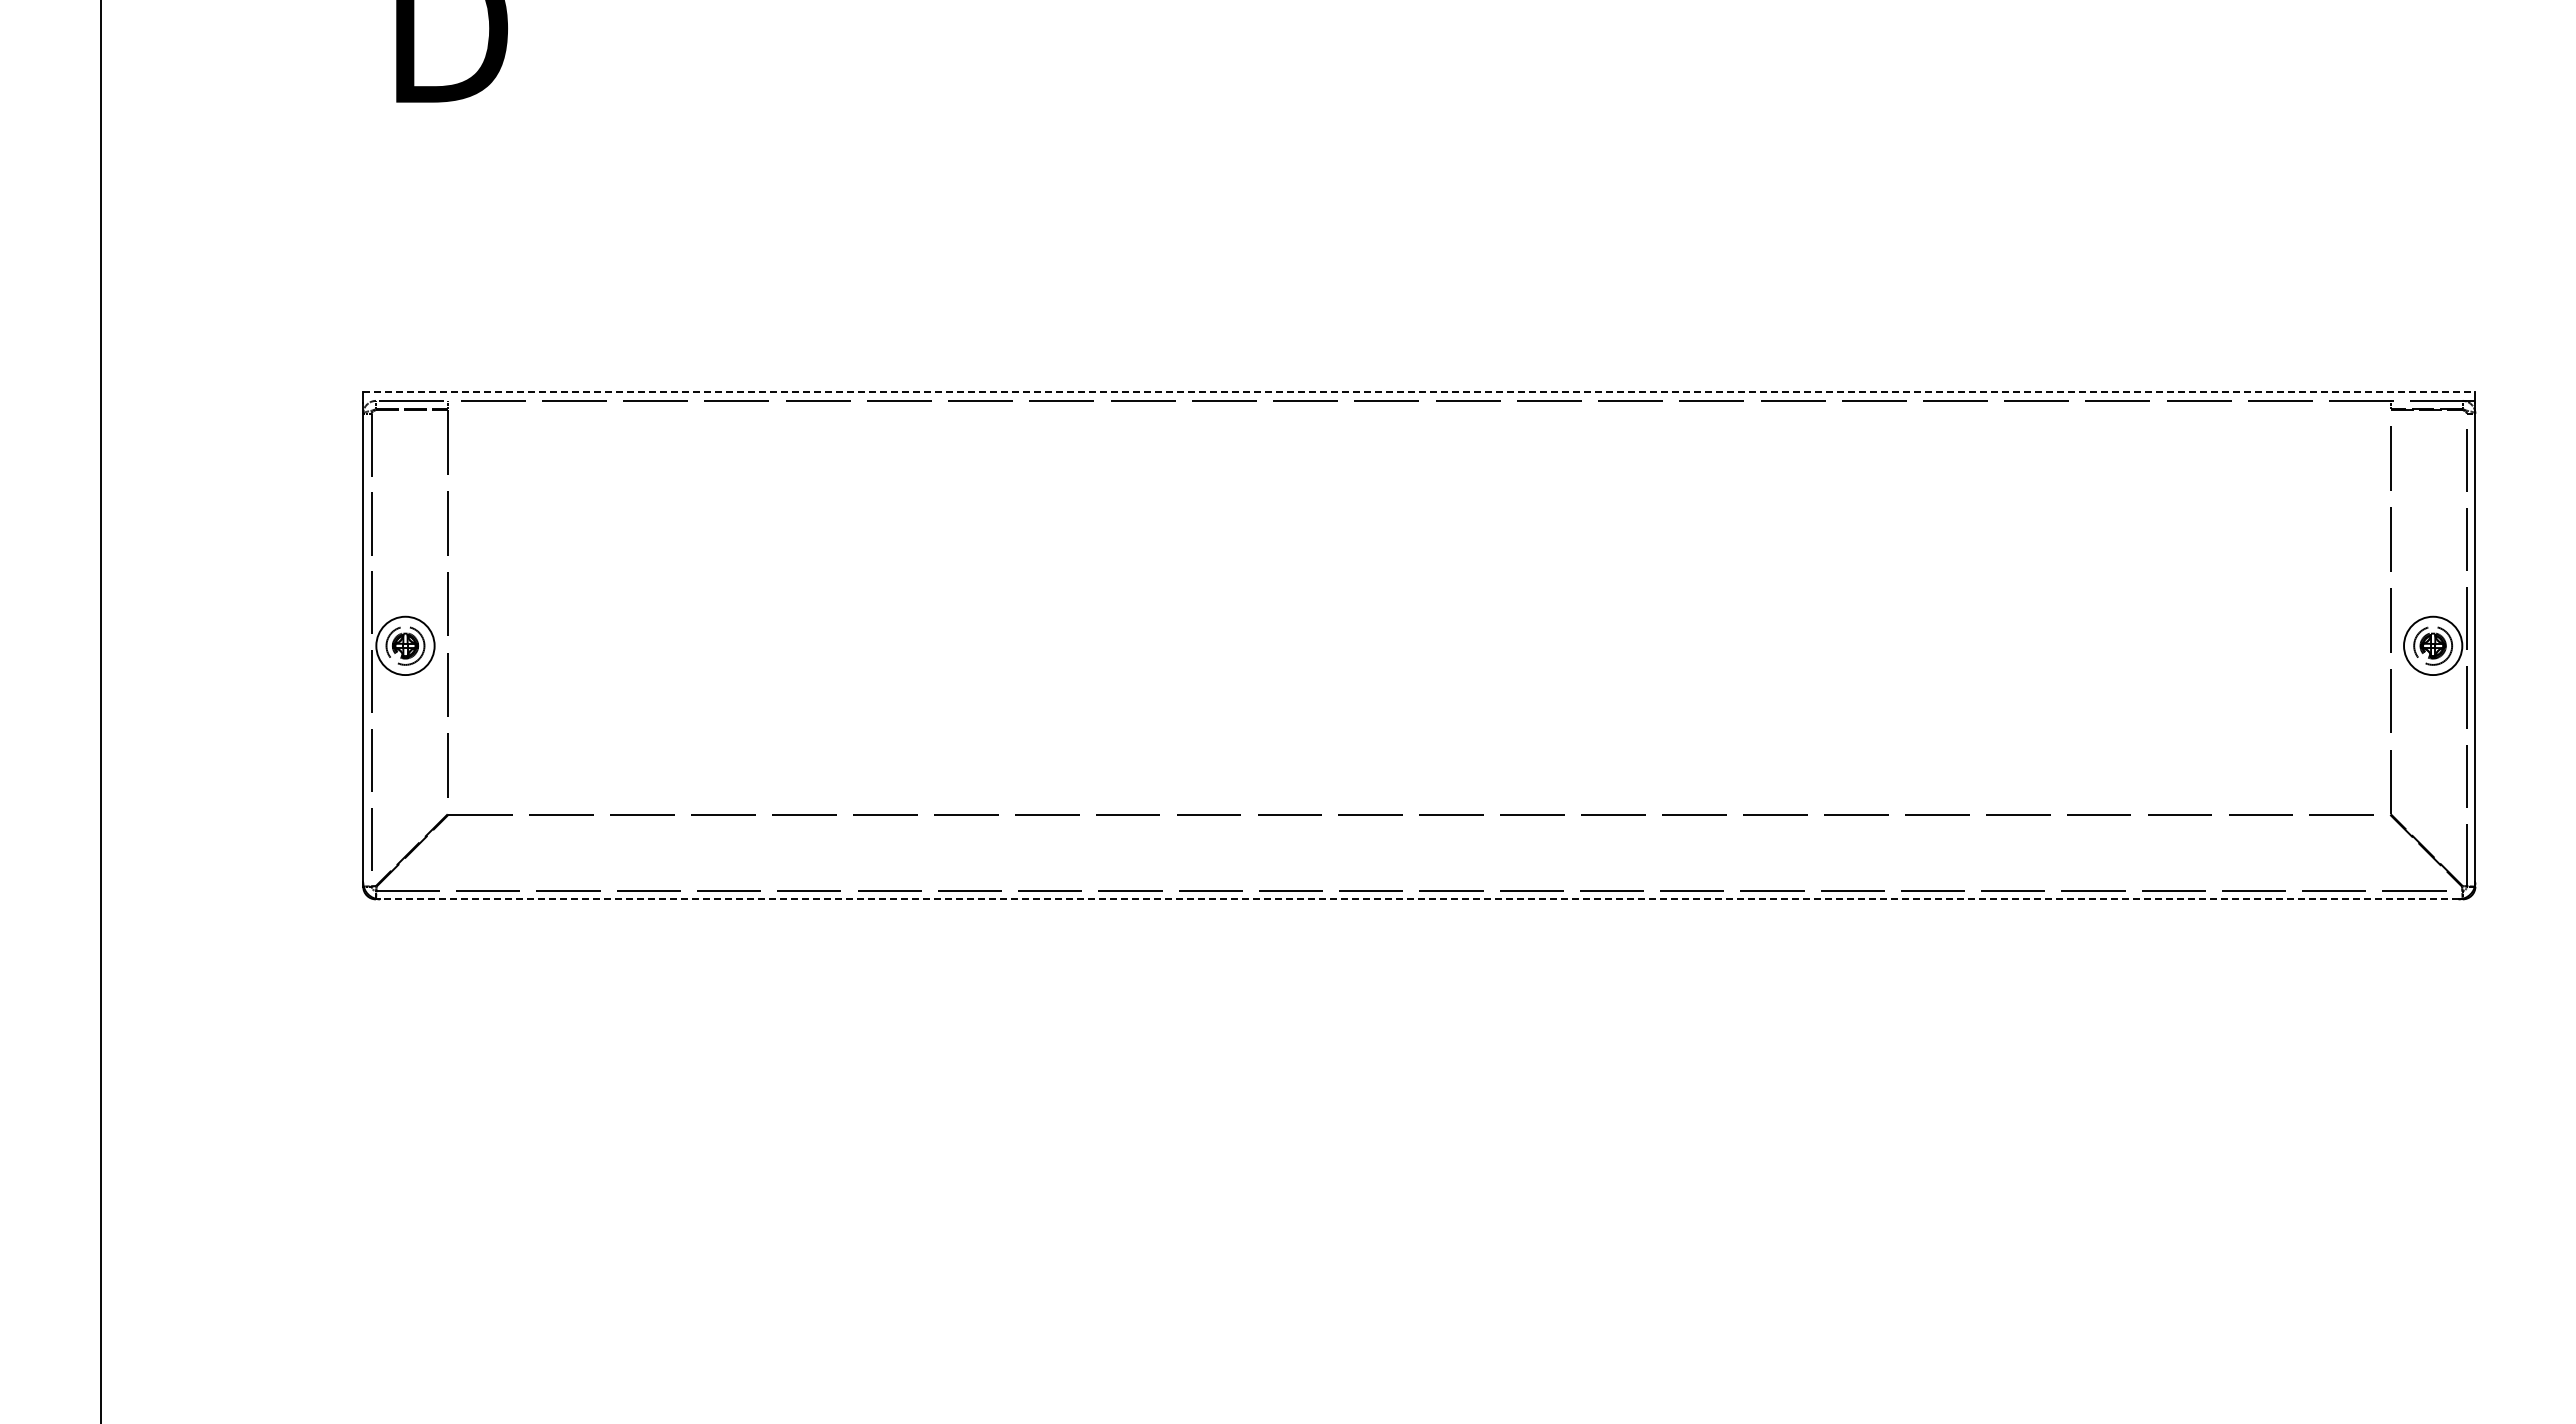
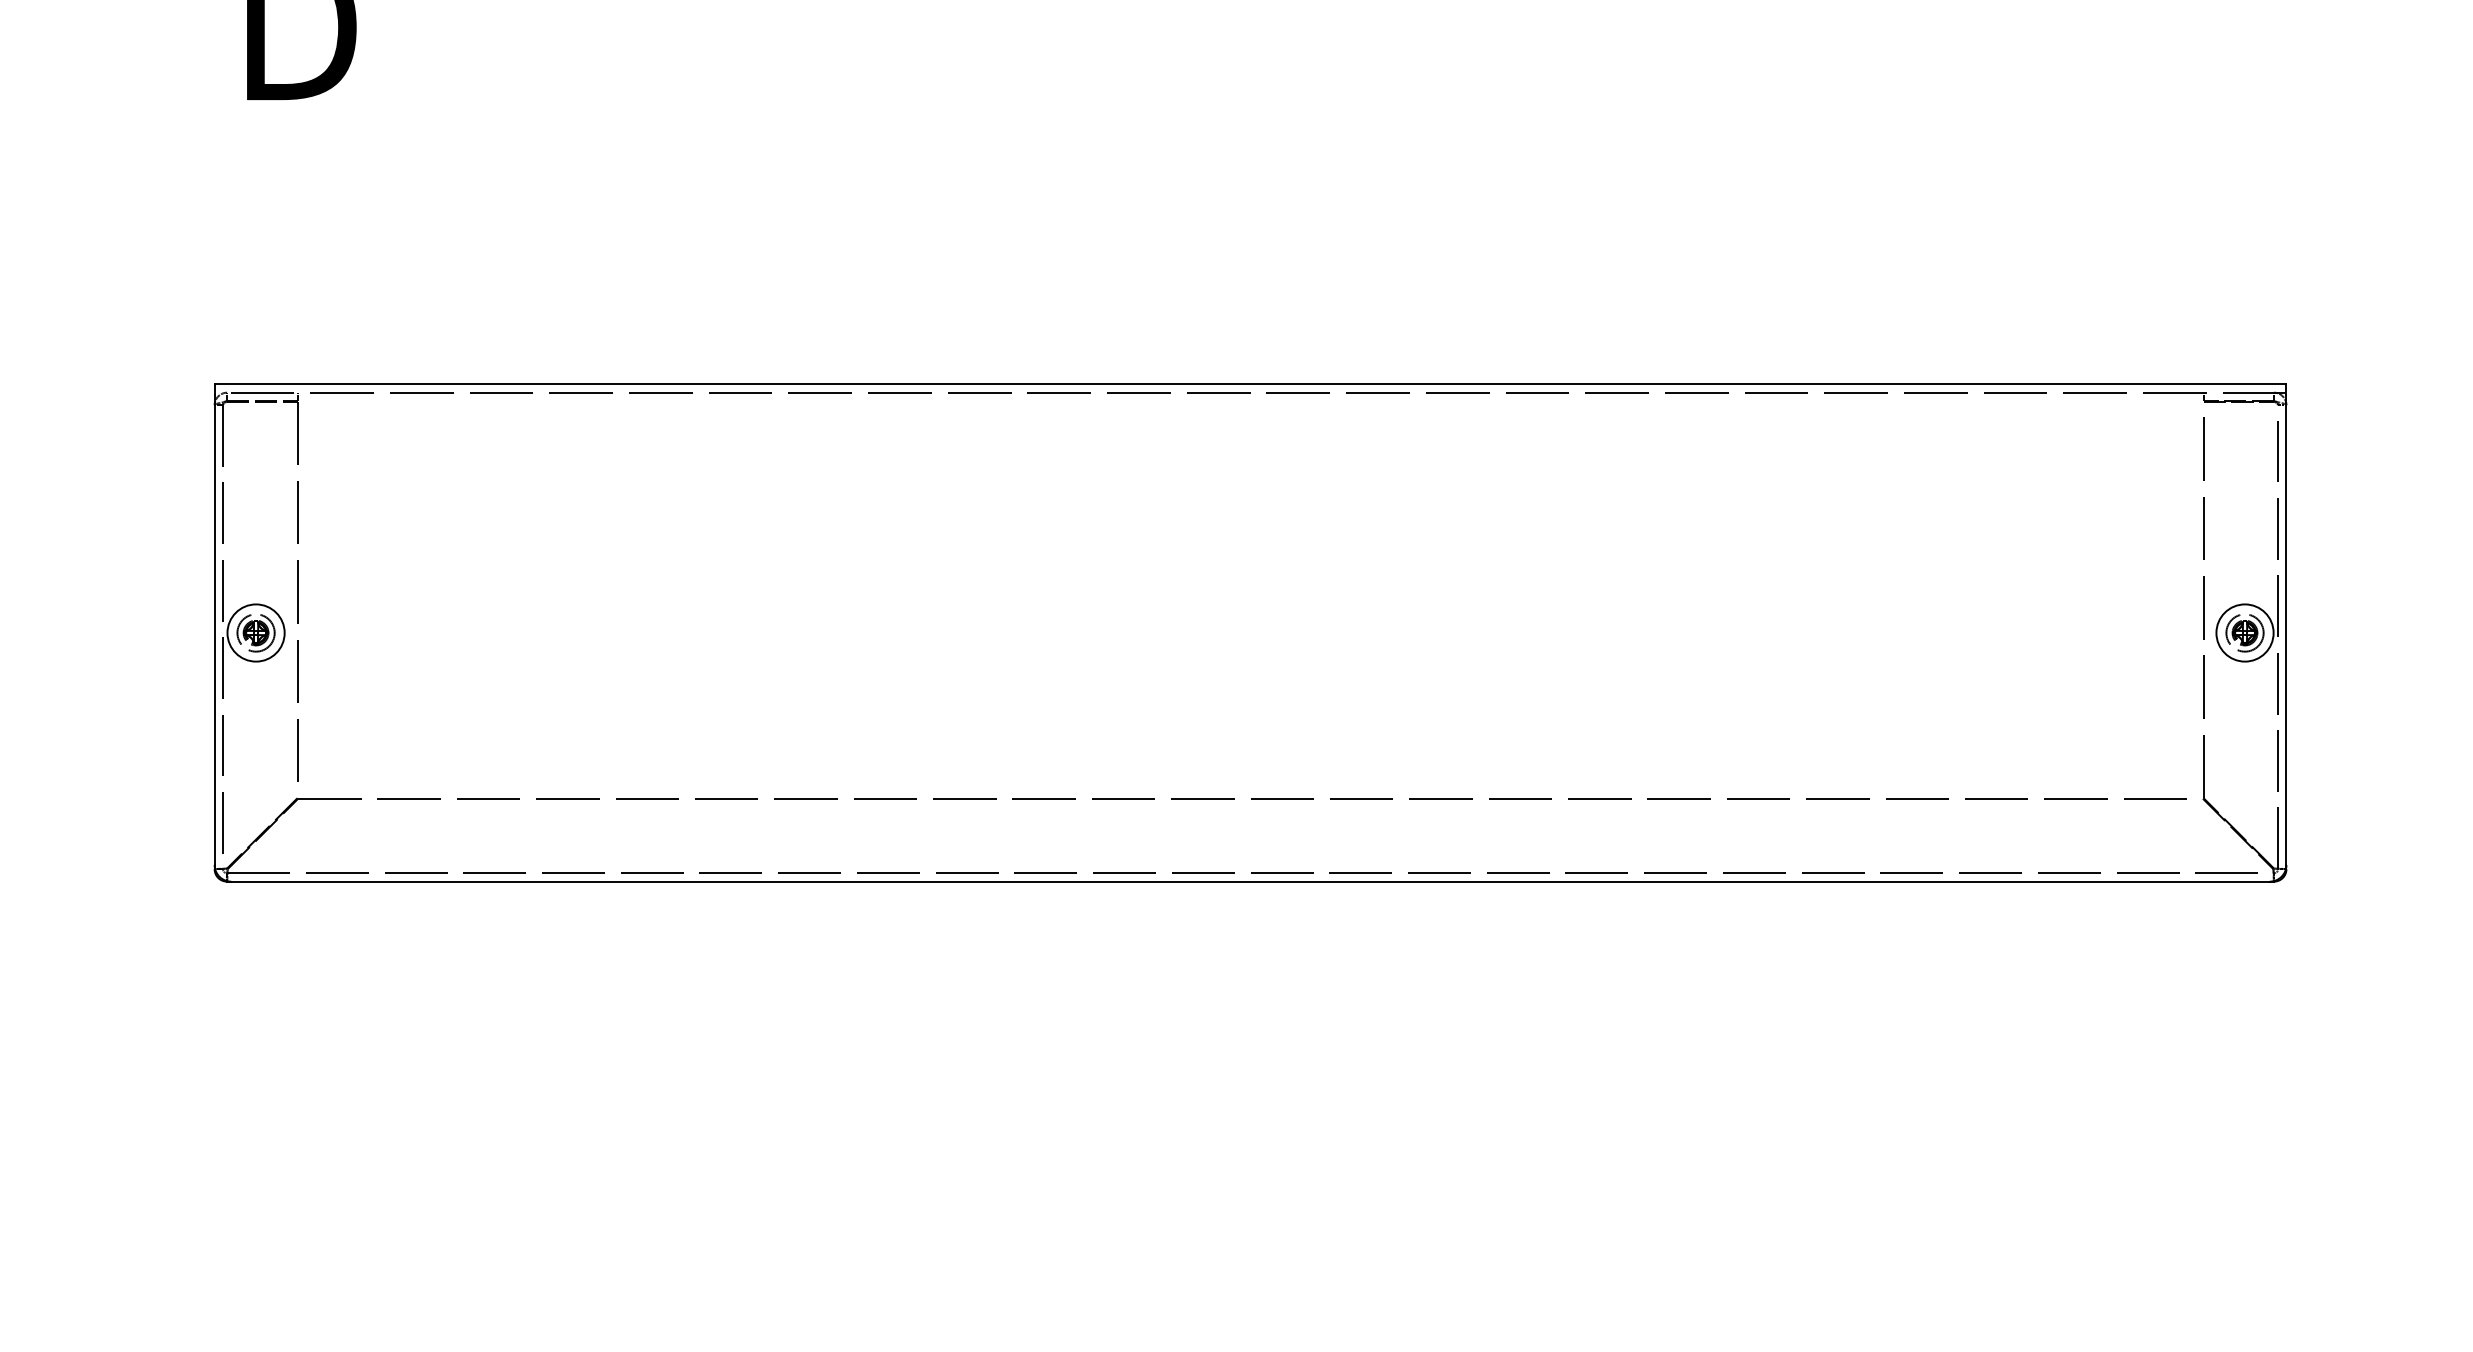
line: (1419, 392) -> (1250, 384), dashed -> solid
line: (1418, 899) -> (1249, 881), dashed -> solid

